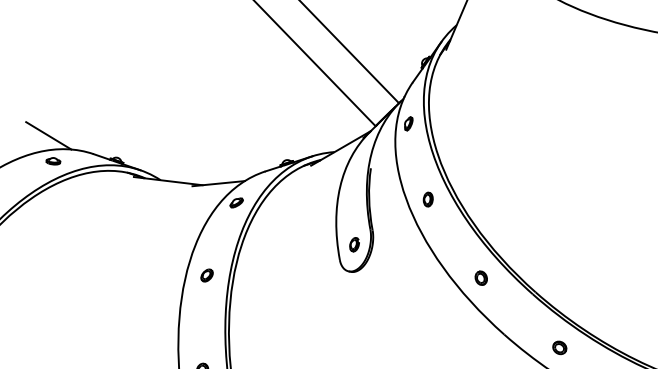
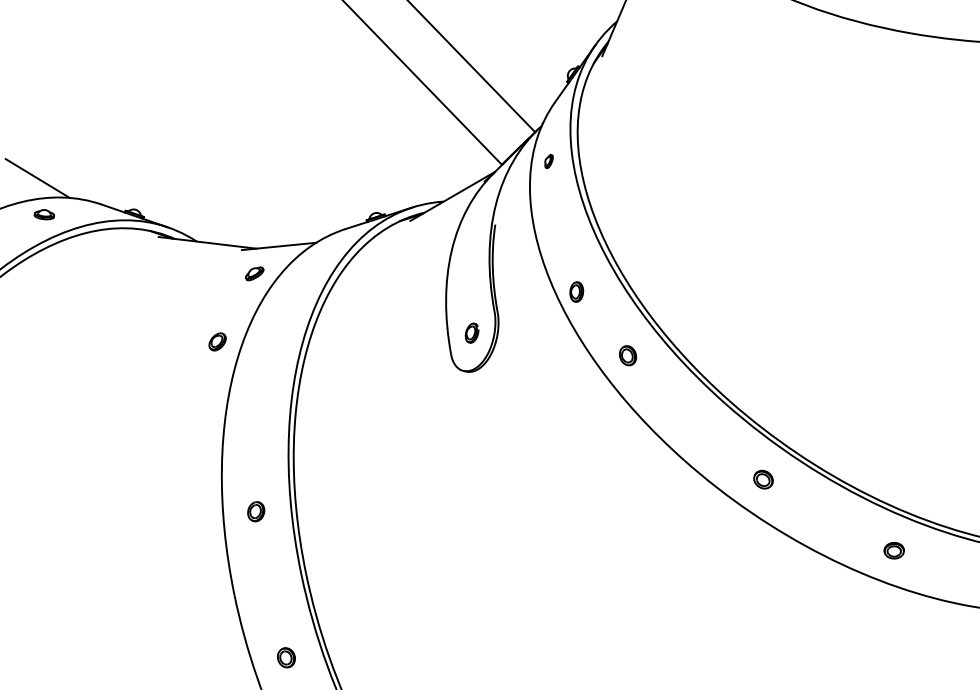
part: (408, 123) -> (548, 161), size x0.7
part: (428, 199) -> (576, 291), moved
part: (236, 202) -> (254, 273), moved
part: (206, 275) -> (217, 341), moved
part: (481, 278) -> (628, 355), moved

